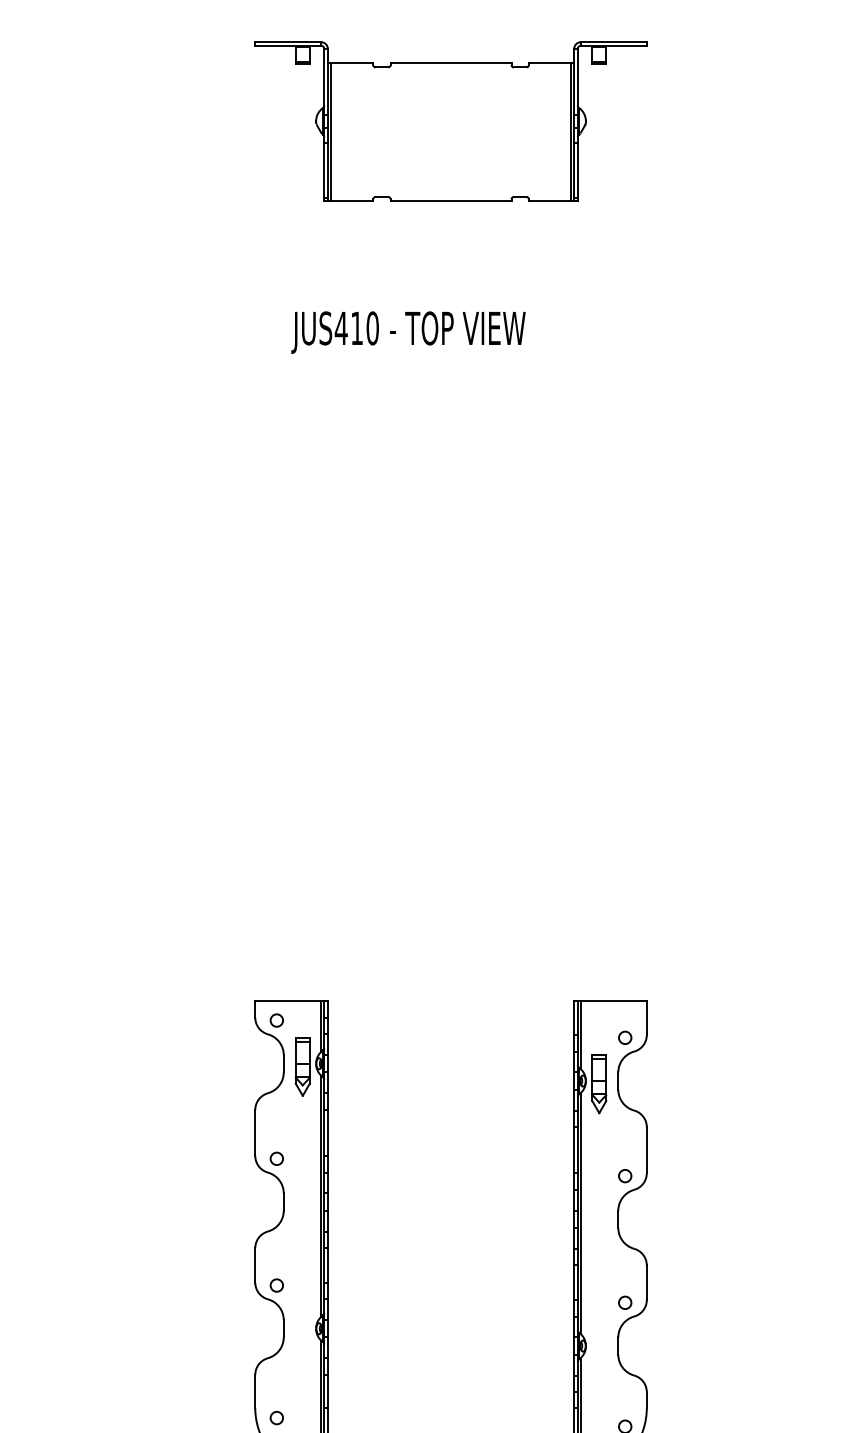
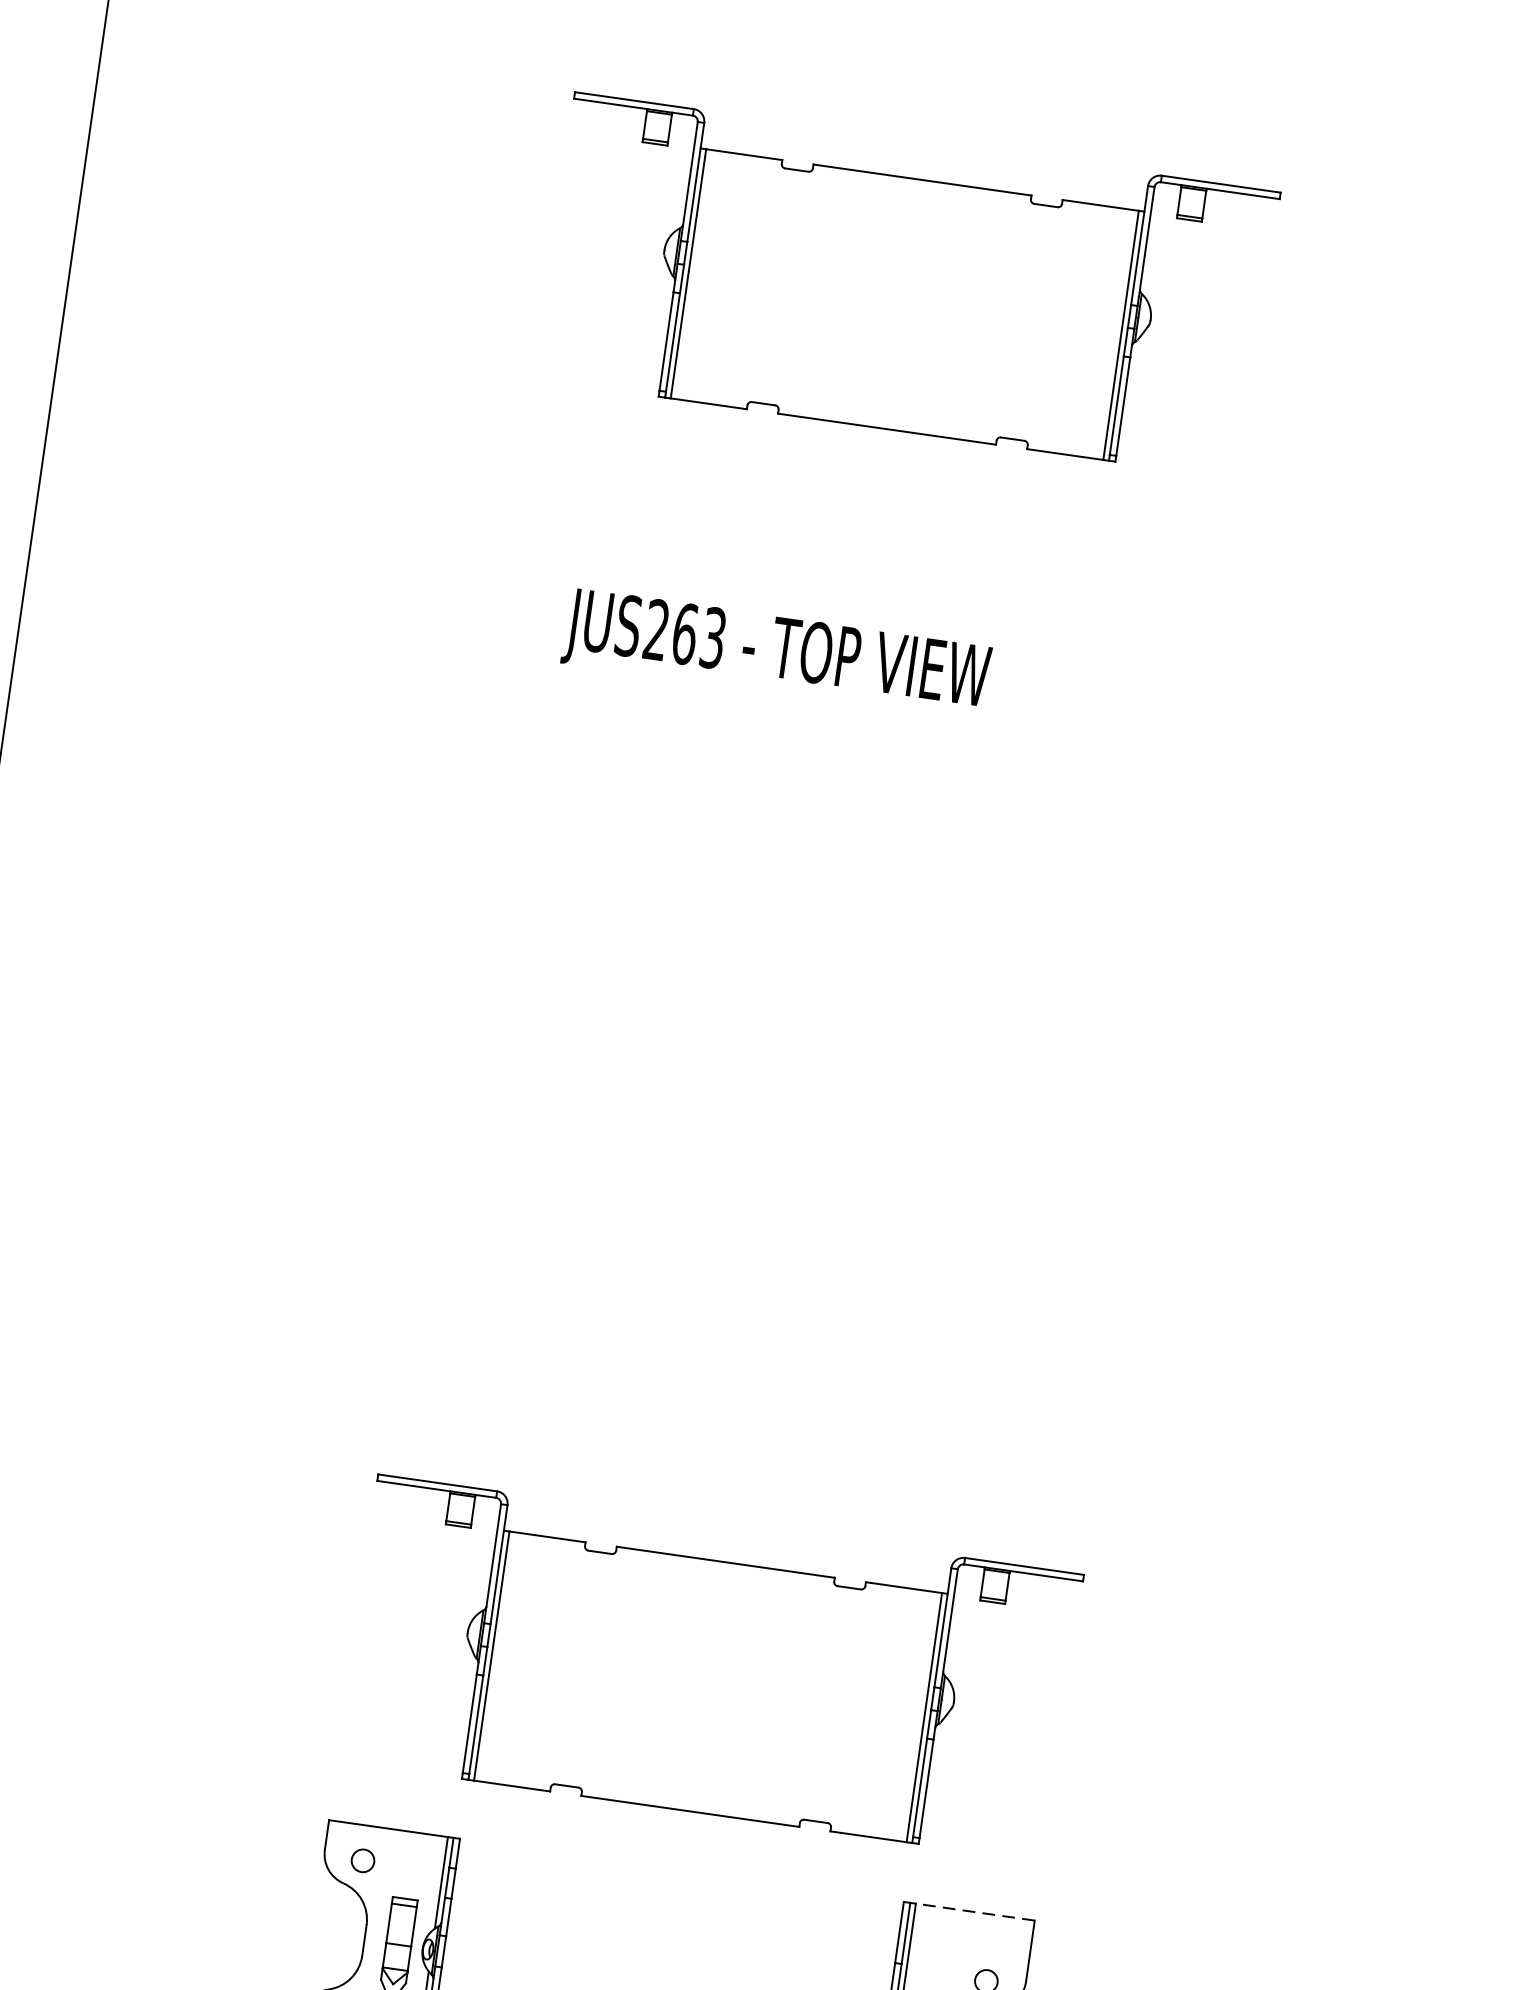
text: (356, 328) -> (684, 634), JUS410 -> JUS263
part: (450, 888) -> (709, 1667), added
line: (613, 1001) -> (974, 1912), solid -> dashed

